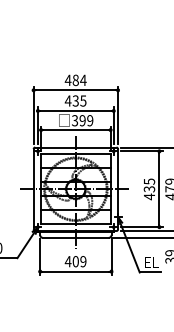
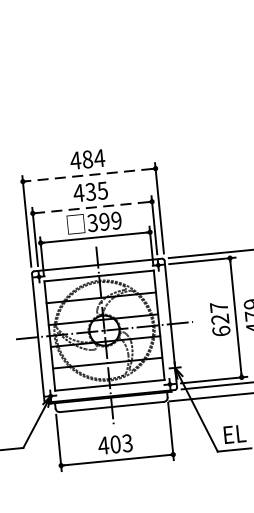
line: (75, 90) -> (88, 175), solid -> dashed
line: (75, 110) -> (91, 206), solid -> dashed
text: (149, 189) -> (220, 319), 435 -> 627
text: (83, 261) -> (127, 443), 409 -> 403

